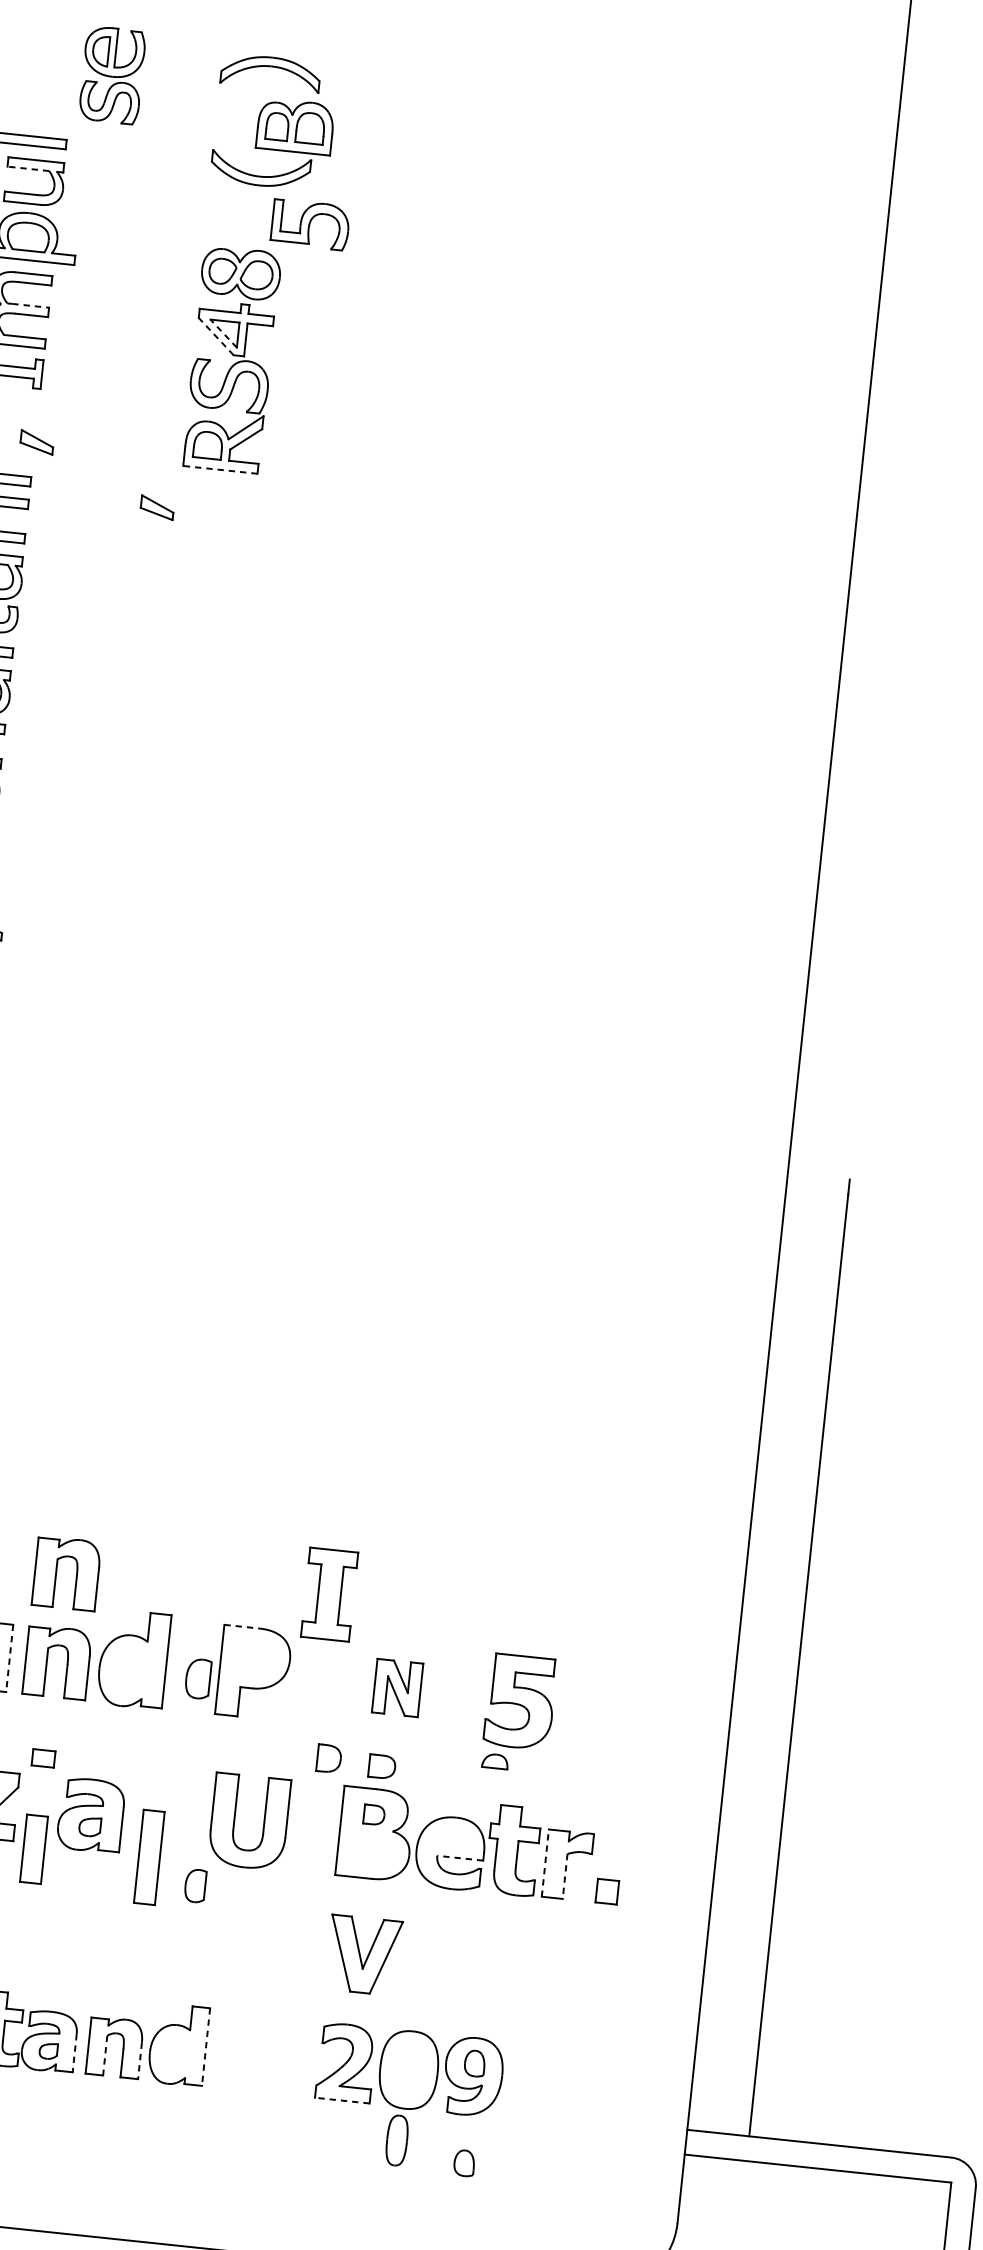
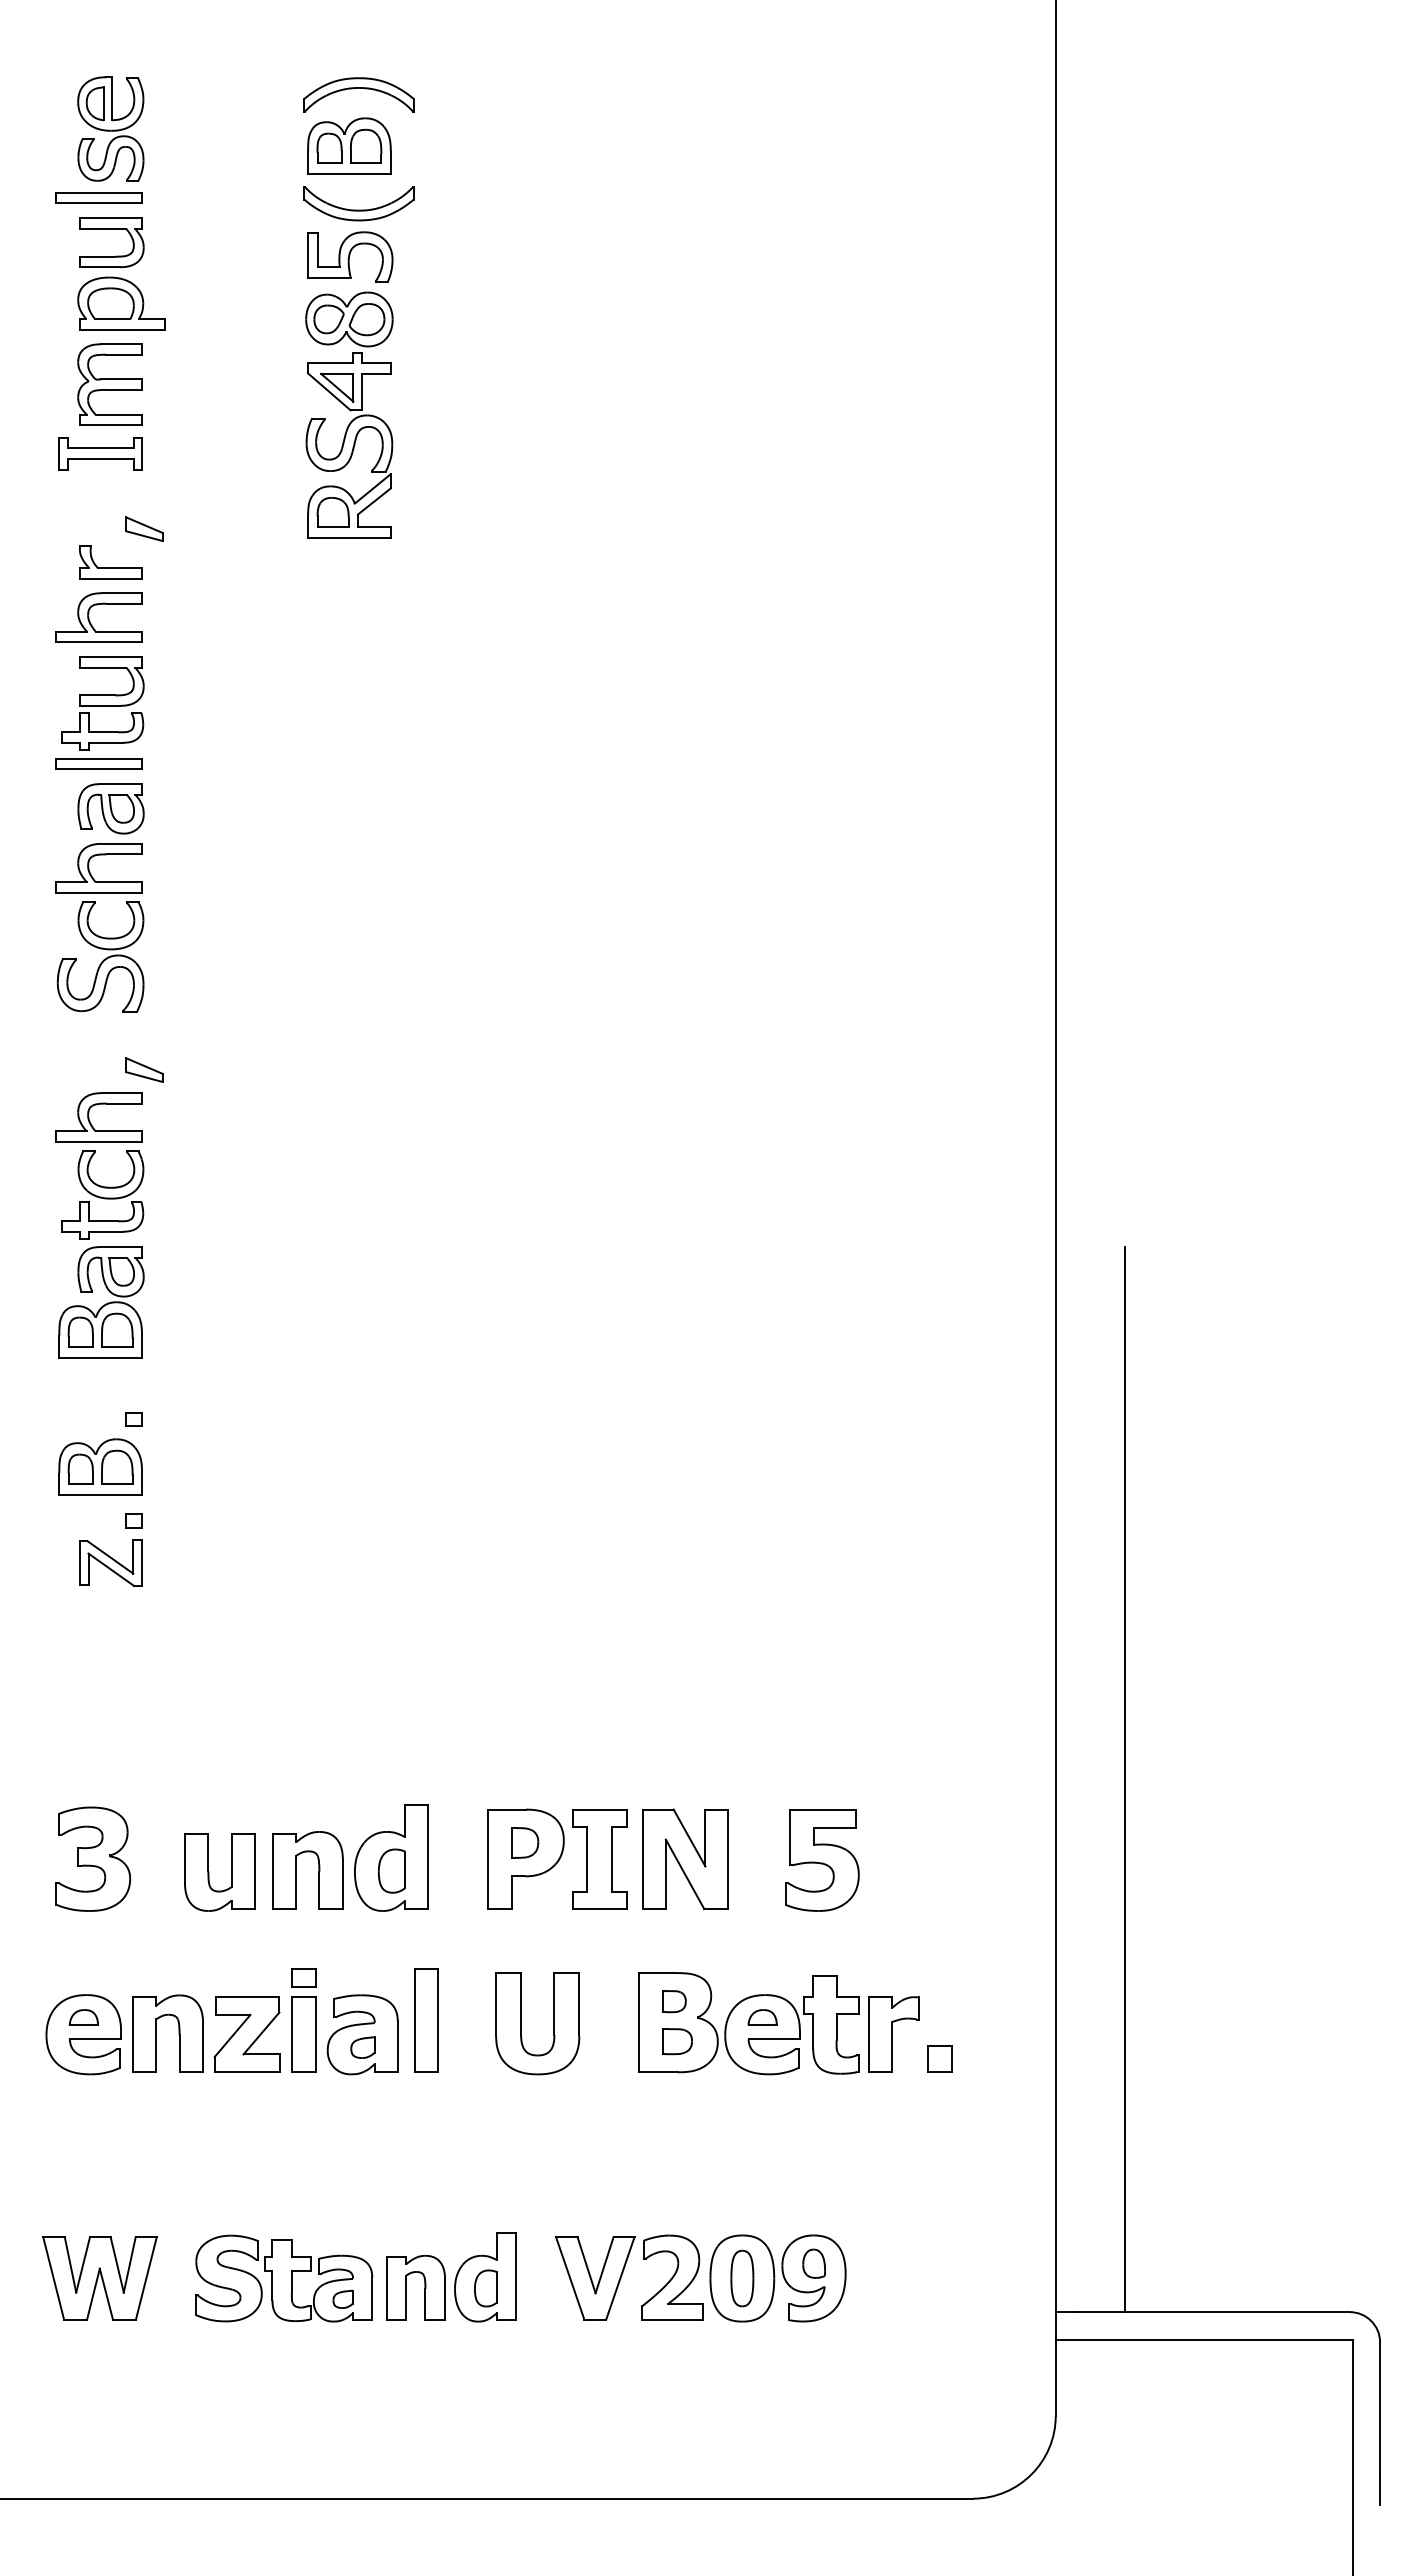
part: (112, 74) -> (110, 128), moved
part: (295, 125) -> (349, 145), moved
line: (27, 168) -> (102, 228), dashed -> solid
part: (310, 224) -> (350, 256), moved
line: (31, 305) -> (122, 379), dashed -> solid
line: (223, 333) -> (336, 387), dashed -> solid
line: (216, 336) -> (329, 391), dashed -> solid
line: (219, 470) -> (348, 538), dashed -> solid
part: (157, 507) -> (284, 586), removed
part: (56, 1572) -> (296, 1771), removed
part: (329, 1594) -> (599, 1859), moved
line: (242, 1626) -> (507, 1809), dashed -> solid
line: (10, 1658) -> (255, 1871), dashed -> solid
part: (197, 1678) -> (391, 1870), moved
part: (397, 1687) -> (685, 1858), size x1.67
part: (329, 1758) -> (525, 1842), moved
part: (495, 1761) -> (762, 2017), moved
part: (382, 1766) -> (677, 2041), moved
part: (33, 1848) -> (303, 2034), moved
part: (149, 1857) -> (426, 2020), moved
line: (460, 1858) -> (774, 2039), dashed -> solid
line: (545, 1862) -> (868, 2034), dashed -> solid
line: (564, 1876) -> (891, 2047), dashed -> solid
part: (195, 1885) -> (485, 2288), moved
part: (363, 1955) -> (595, 2278), moved
line: (206, 2047) -> (516, 2277), dashed -> solid
line: (74, 2053) -> (372, 2299), dashed -> solid
line: (105, 2056) -> (406, 2298), dashed -> solid
line: (140, 2061) -> (445, 2300), dashed -> solid
line: (341, 2100) -> (671, 2319), dashed -> solid
part: (397, 2140) -> (742, 2278), moved
part: (463, 2162) -> (813, 2374), removed

